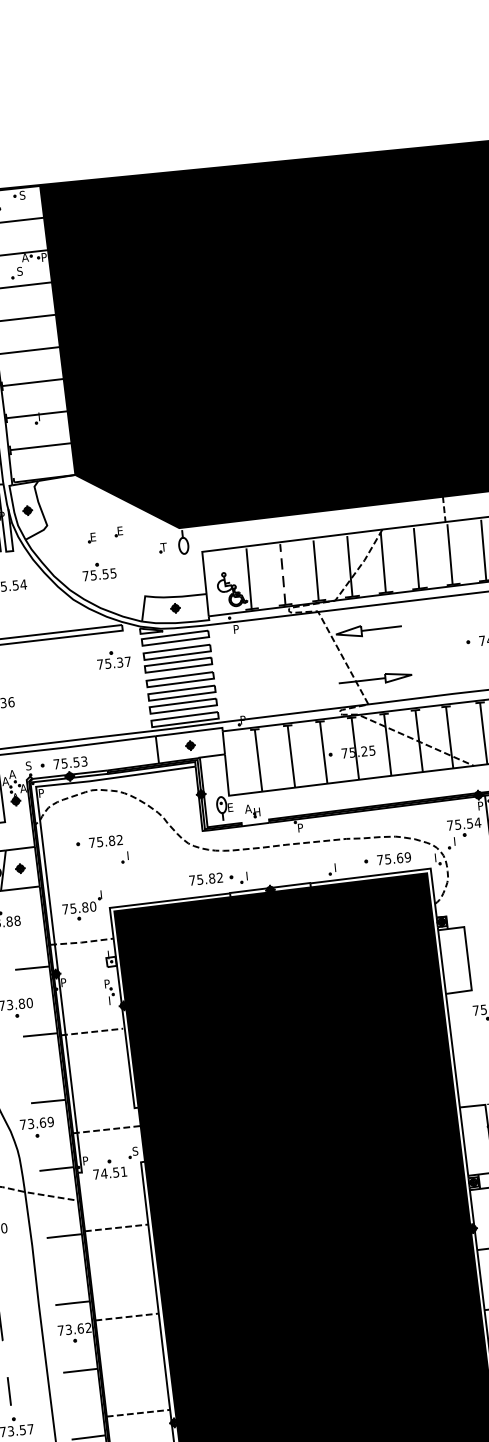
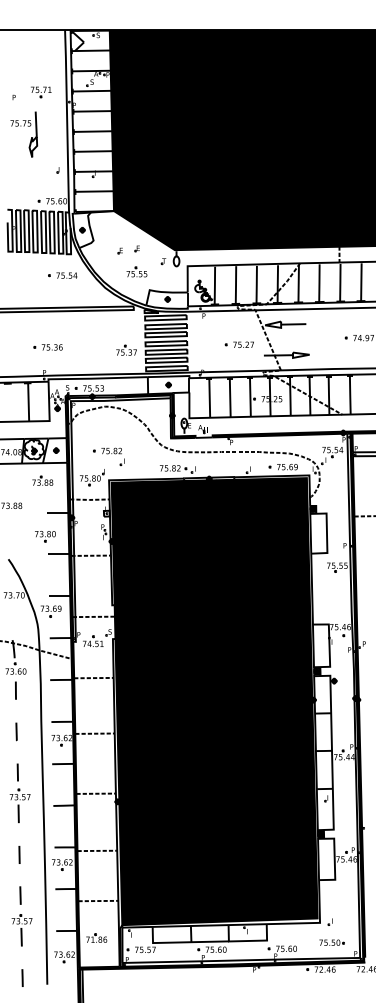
part: (98, 570) -> (136, 271), moved
line: (283, 575) -> (236, 285), dashed -> solid
part: (113, 658) -> (126, 349), moved
part: (296, 669) -> (238, 344), added
part: (101, 850) -> (108, 456), moved

